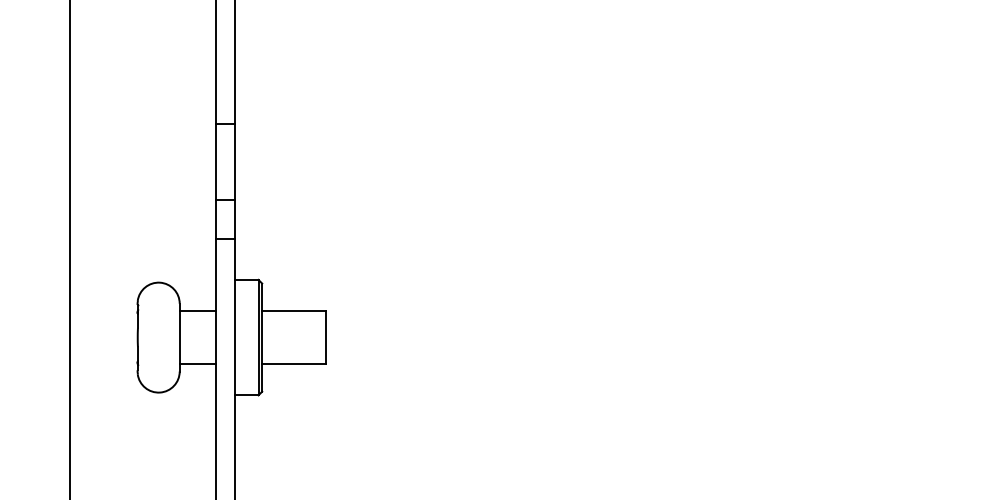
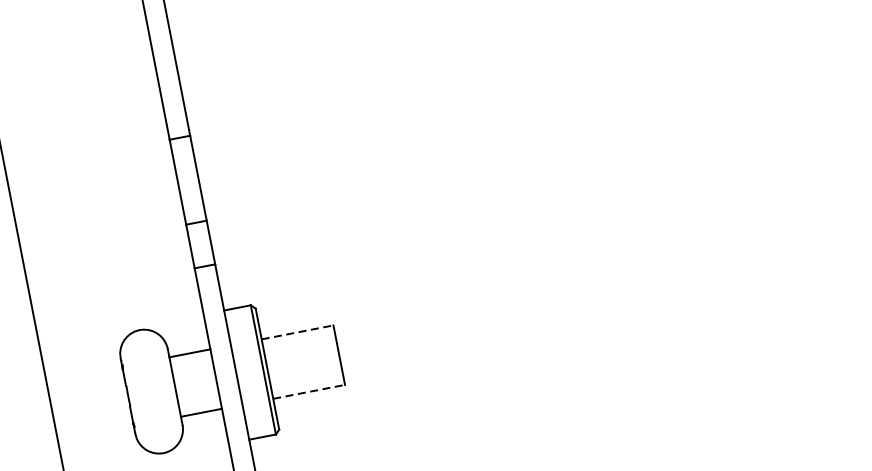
line: (294, 311) -> (297, 332), solid -> dashed
line: (294, 364) -> (309, 392), solid -> dashed

